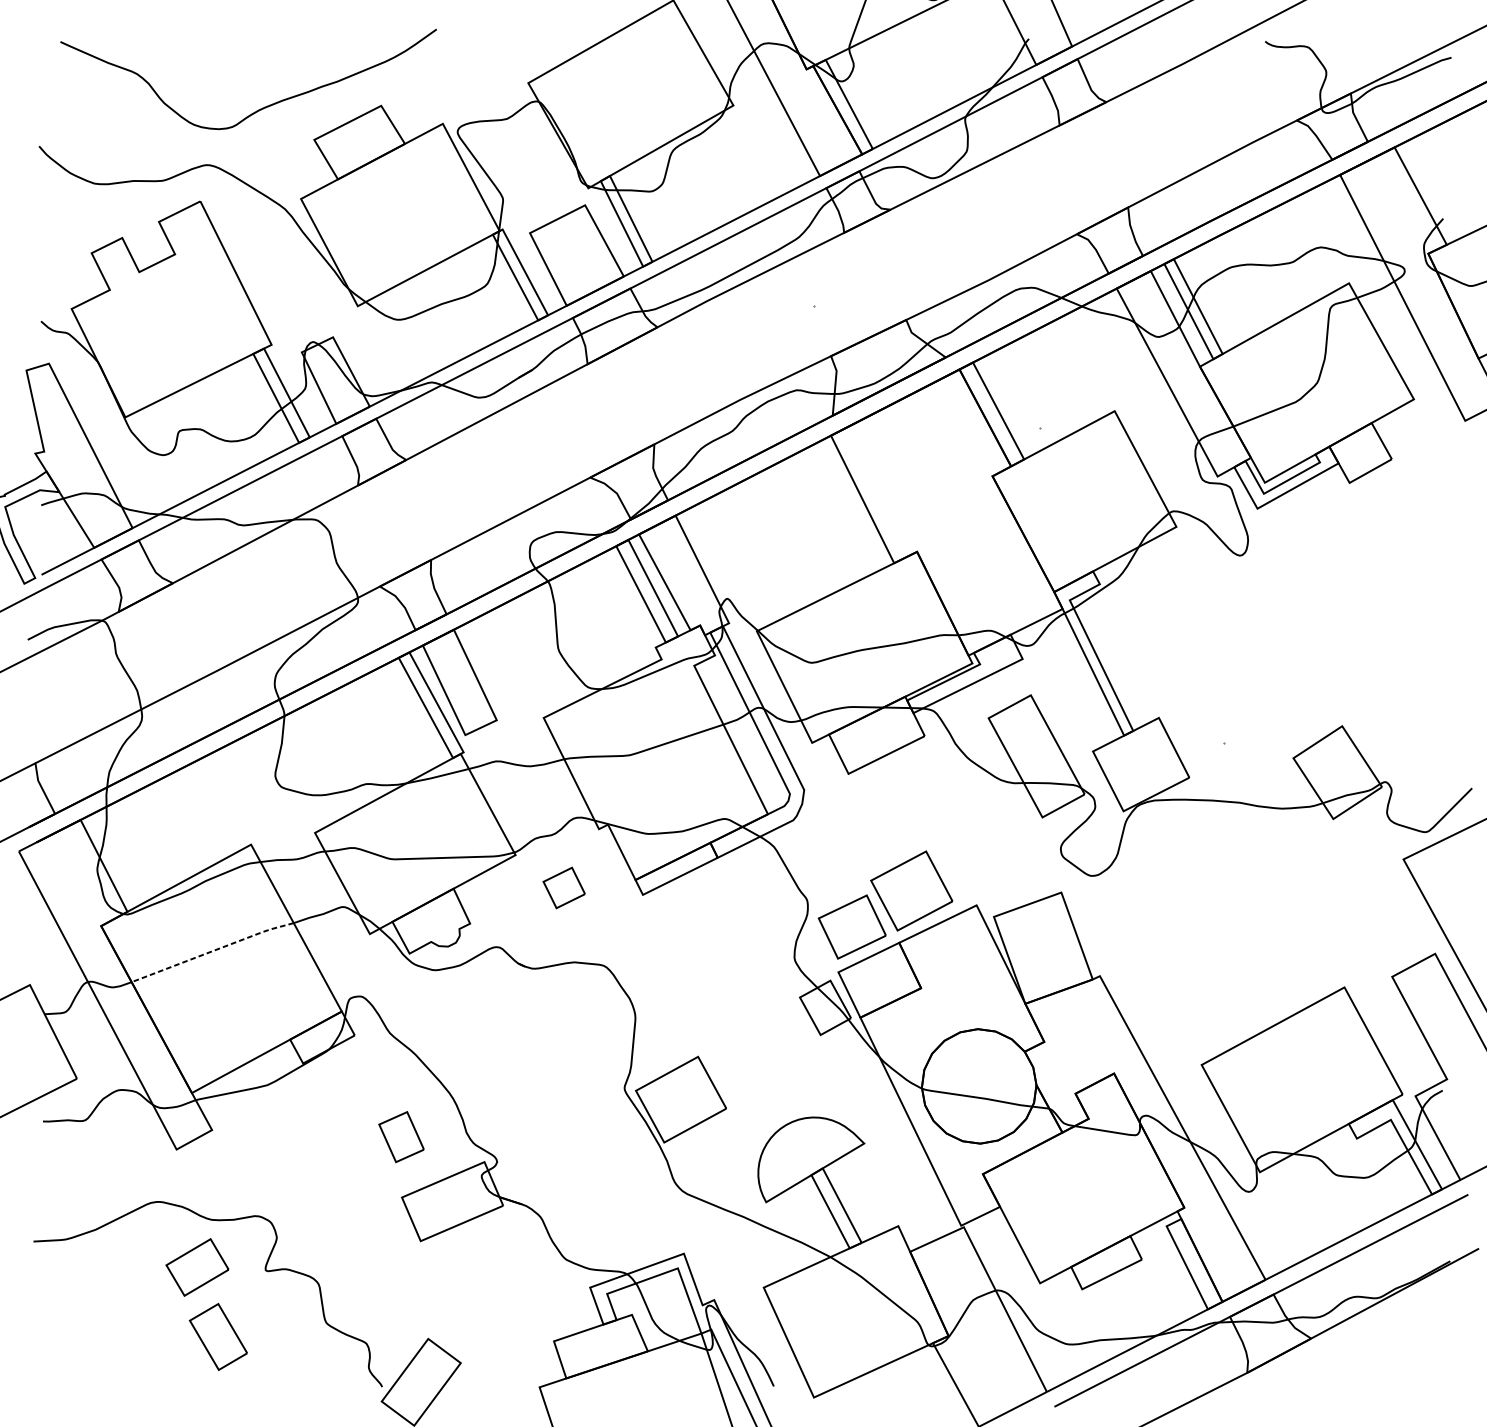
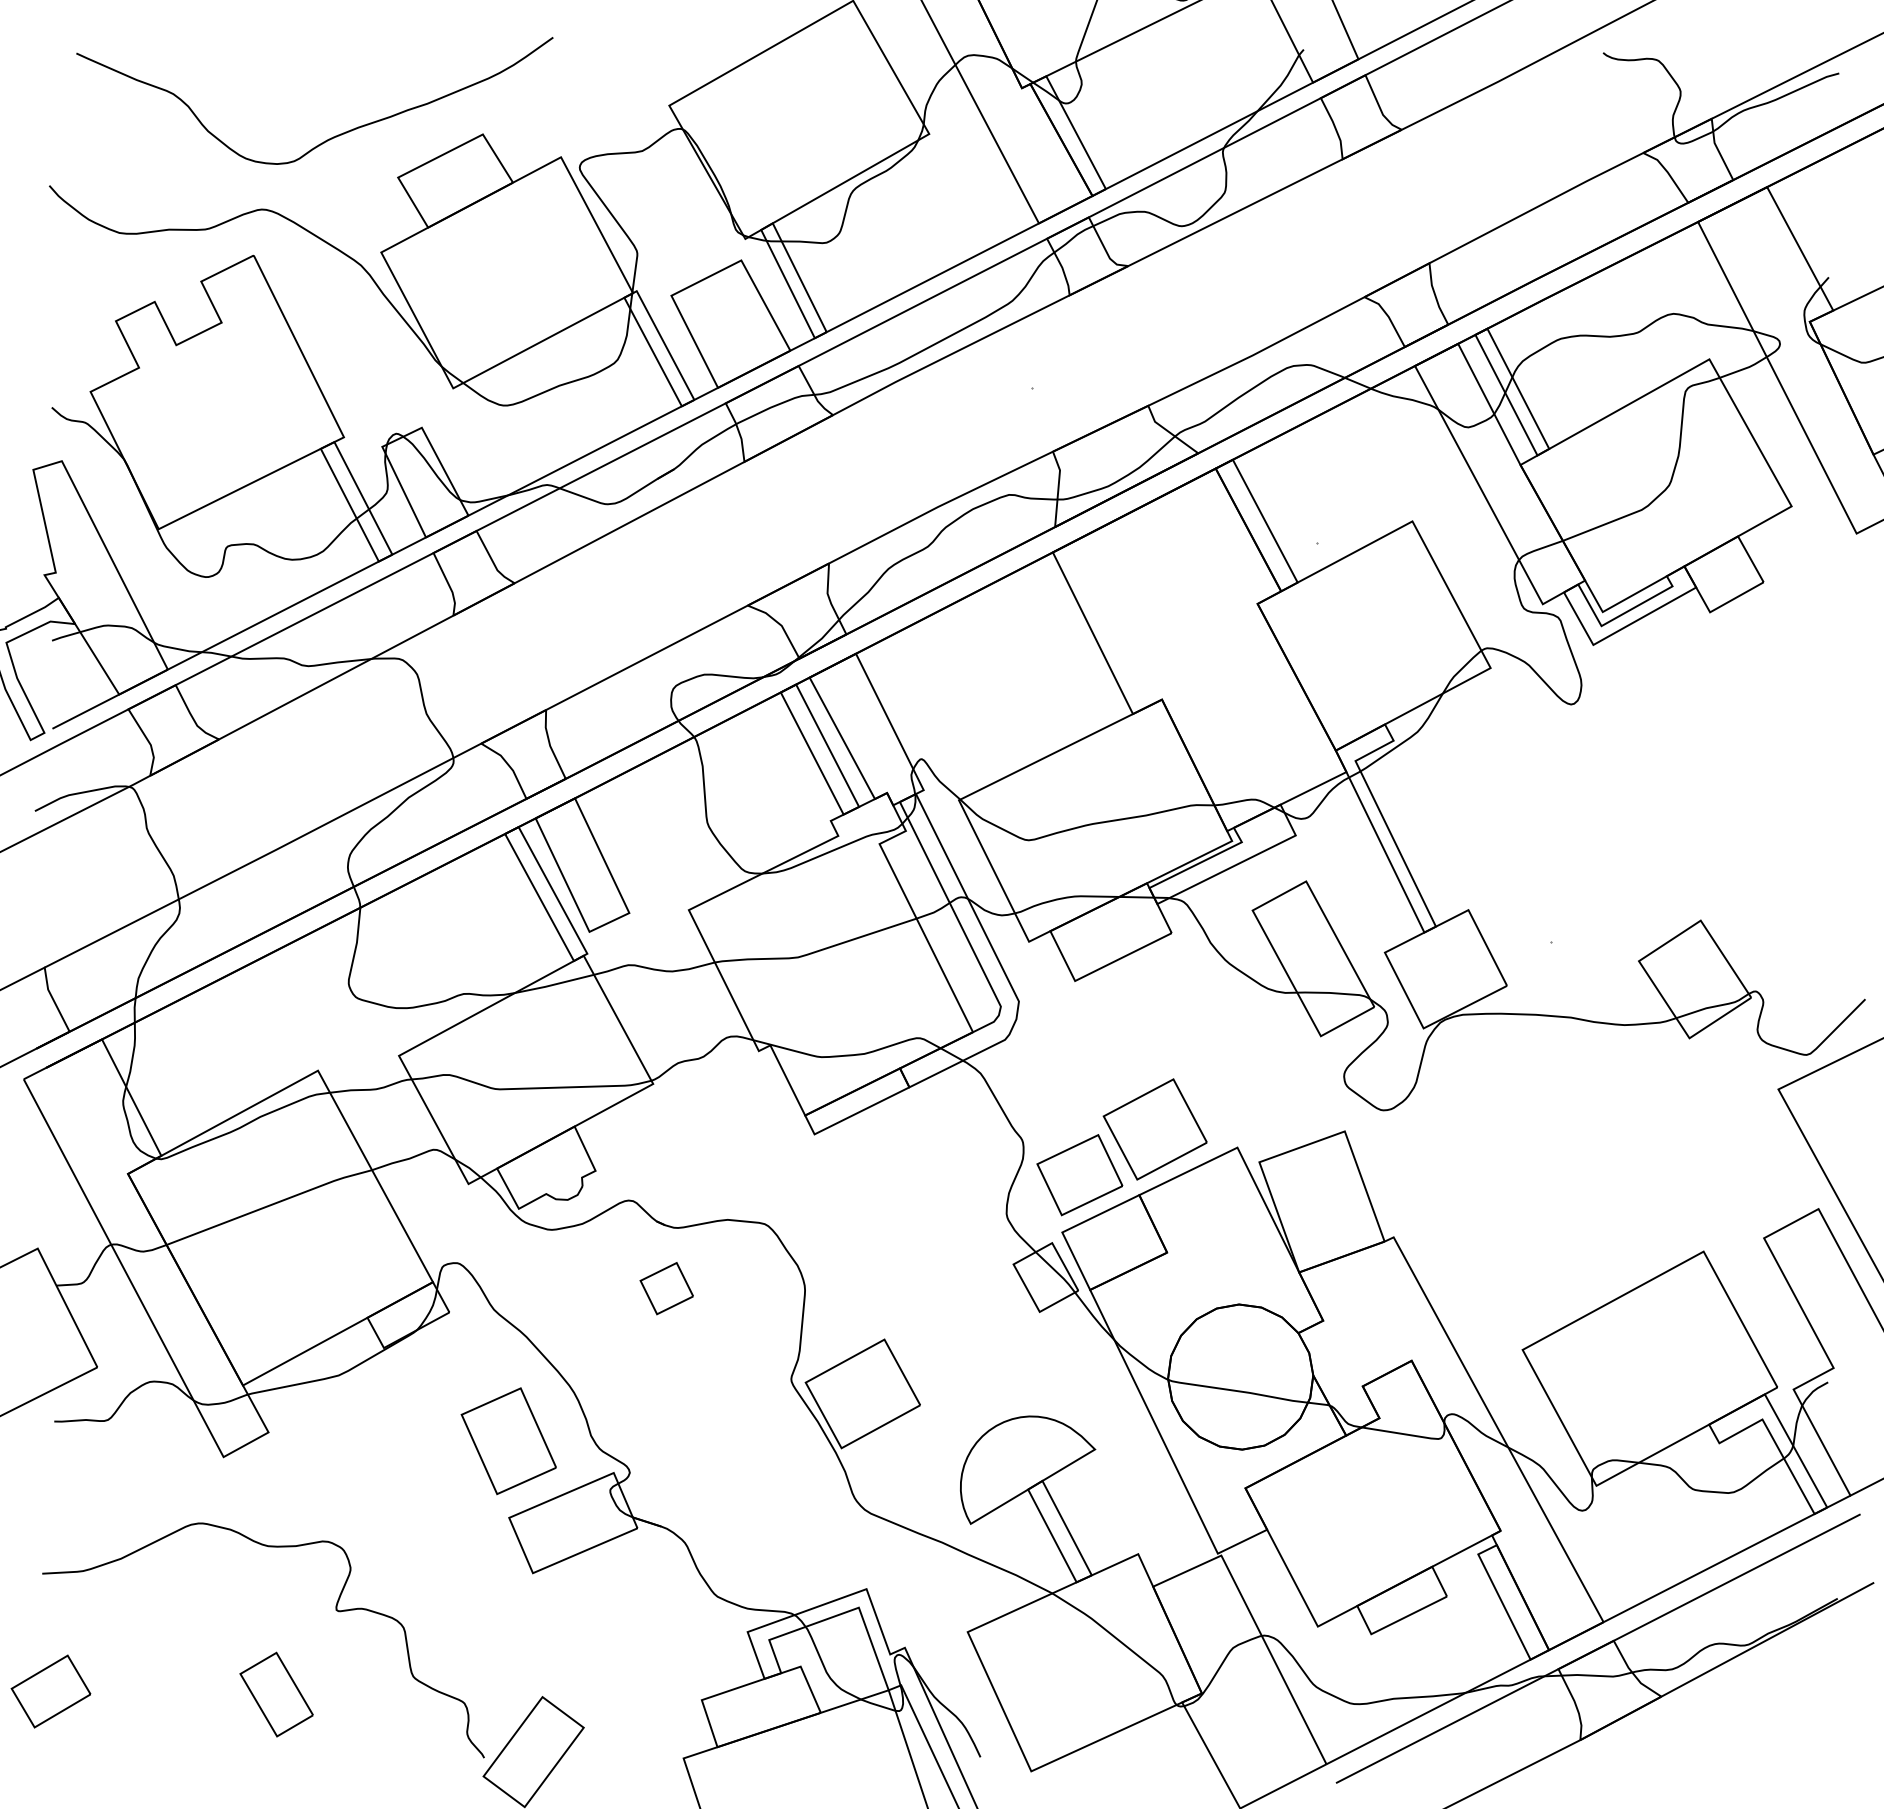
part: (563, 887) -> (666, 1288), moved
line: (212, 951) -> (269, 1205), dashed -> solid
part: (401, 1137) -> (508, 1441), size x1.67
part: (197, 1267) -> (50, 1691), moved

